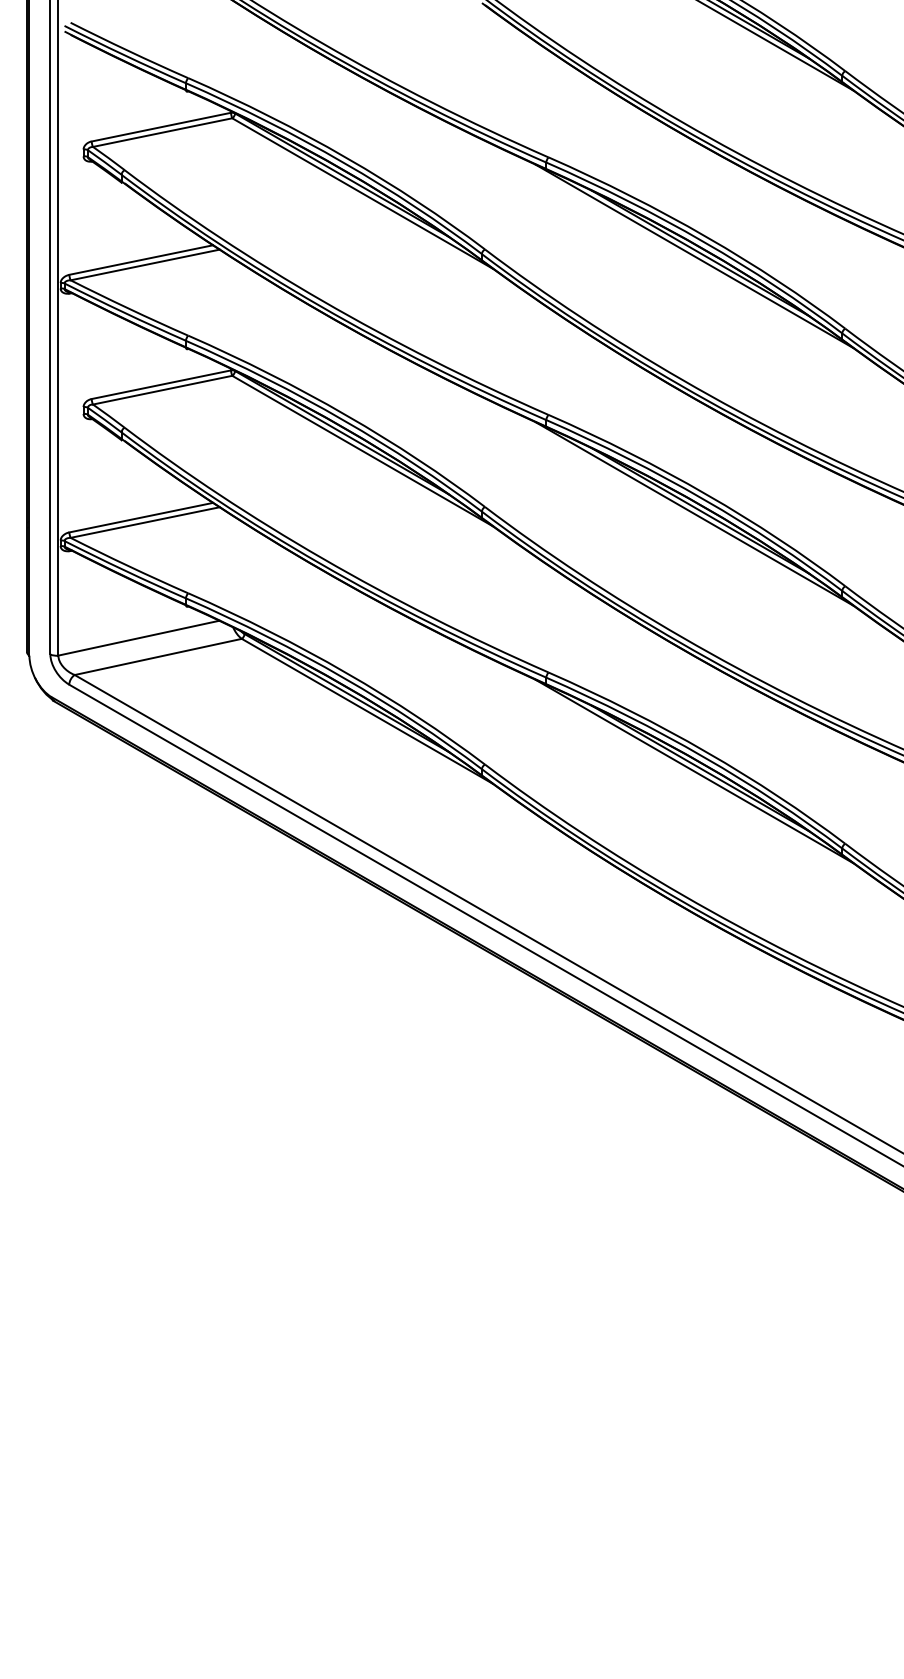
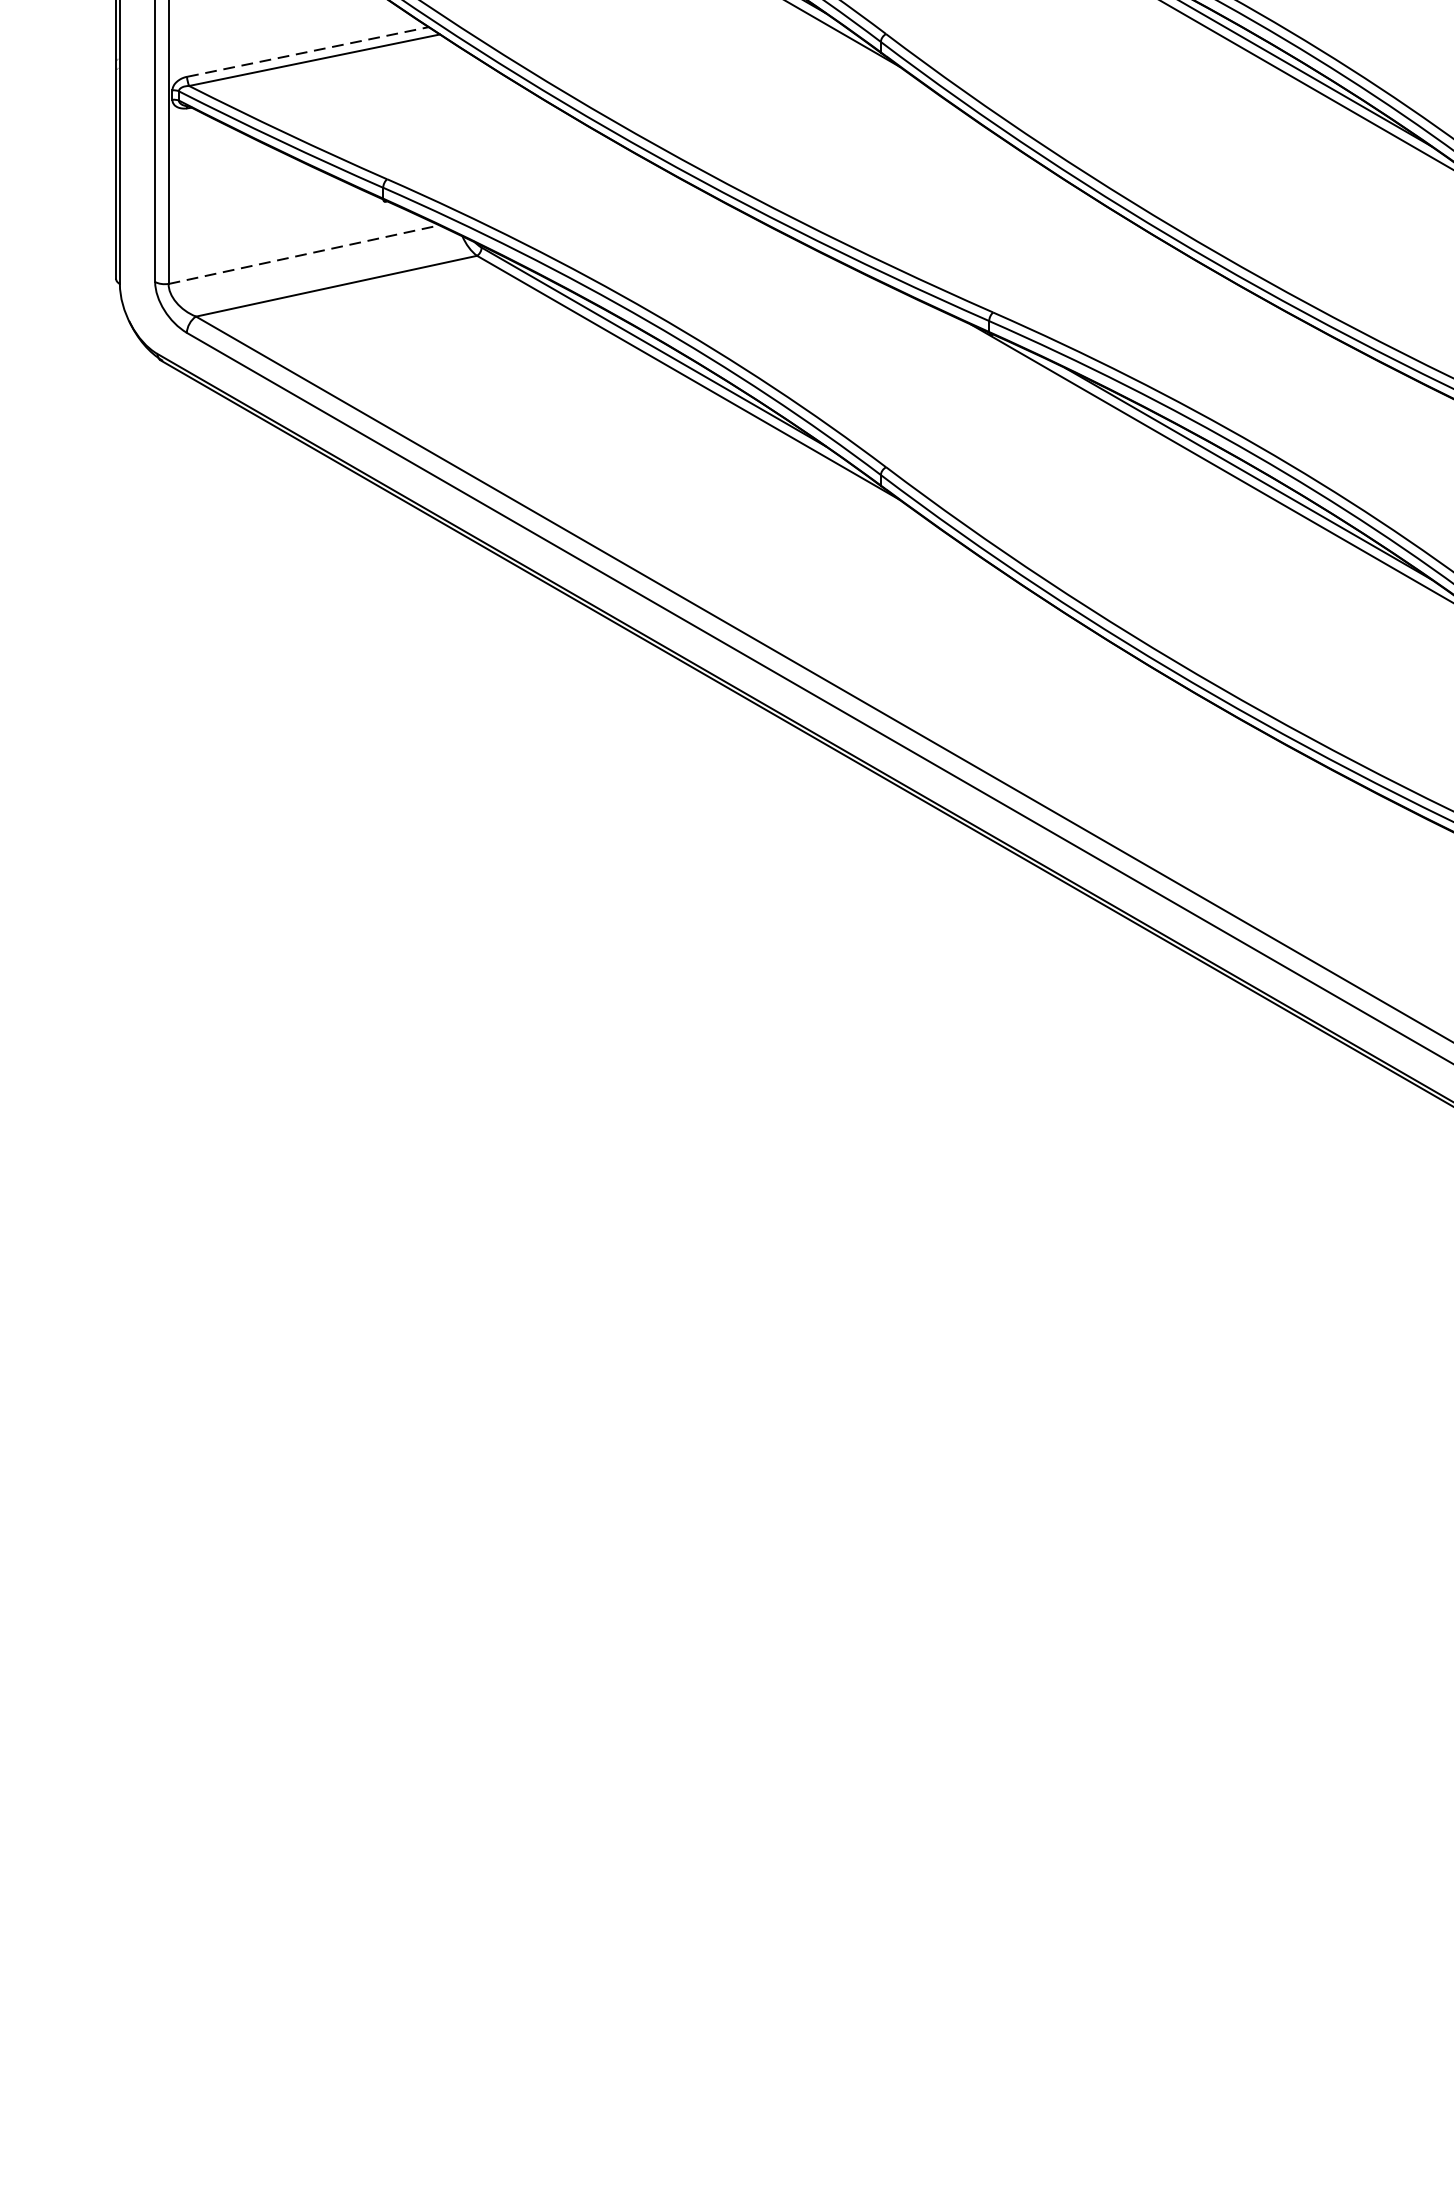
line: (141, 517) -> (308, 51), solid -> dashed
line: (139, 638) -> (304, 255), solid -> dashed

